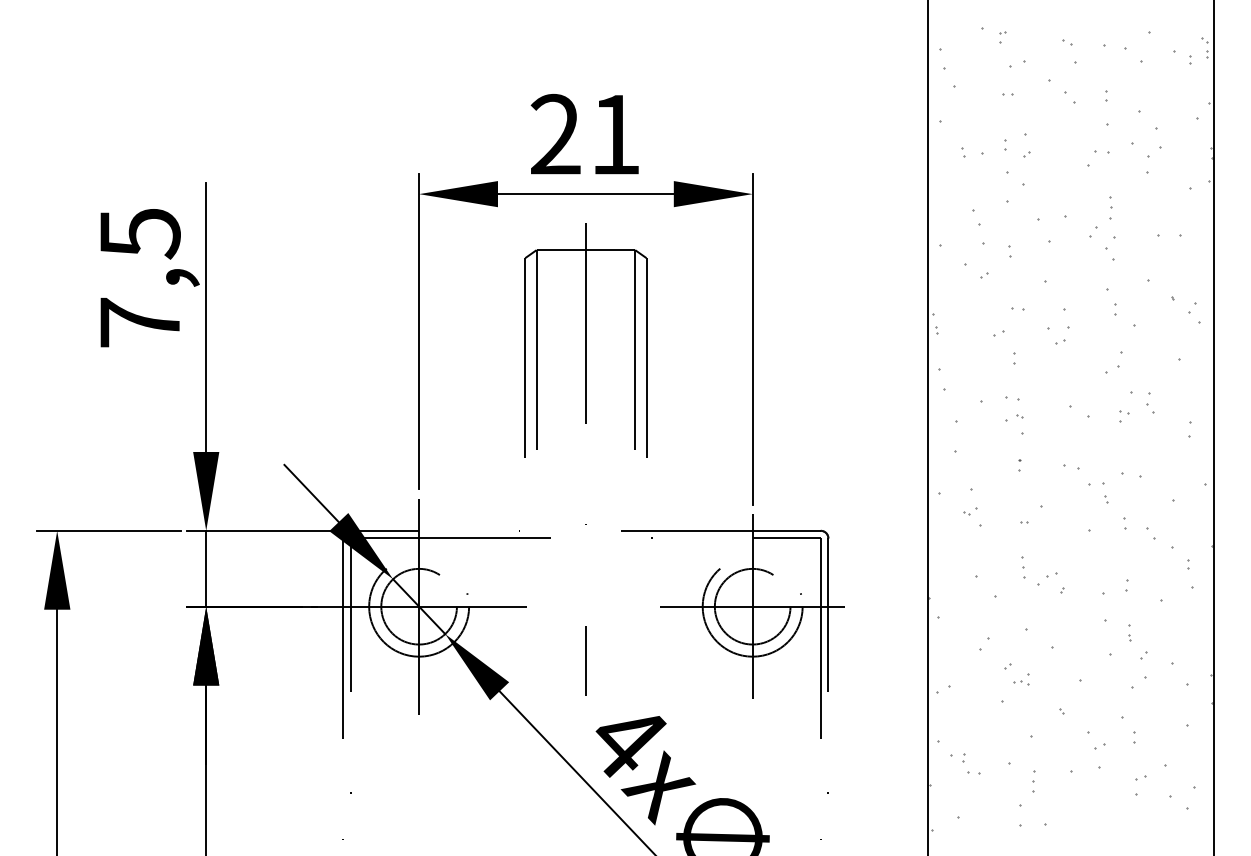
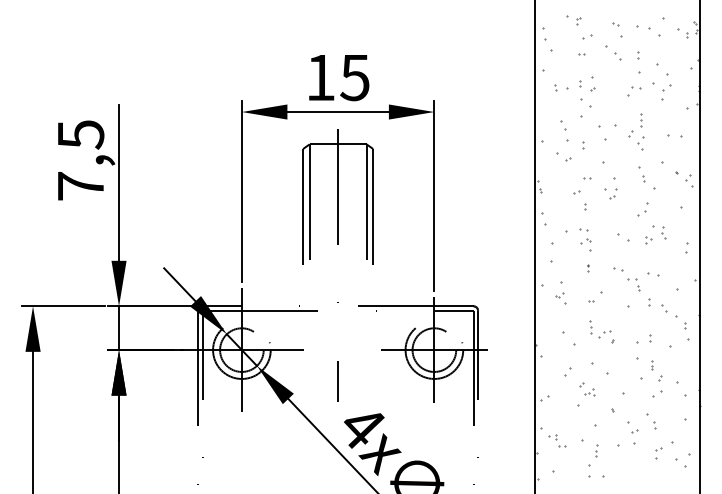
text: (584, 134) -> (337, 77), 21 -> 15

